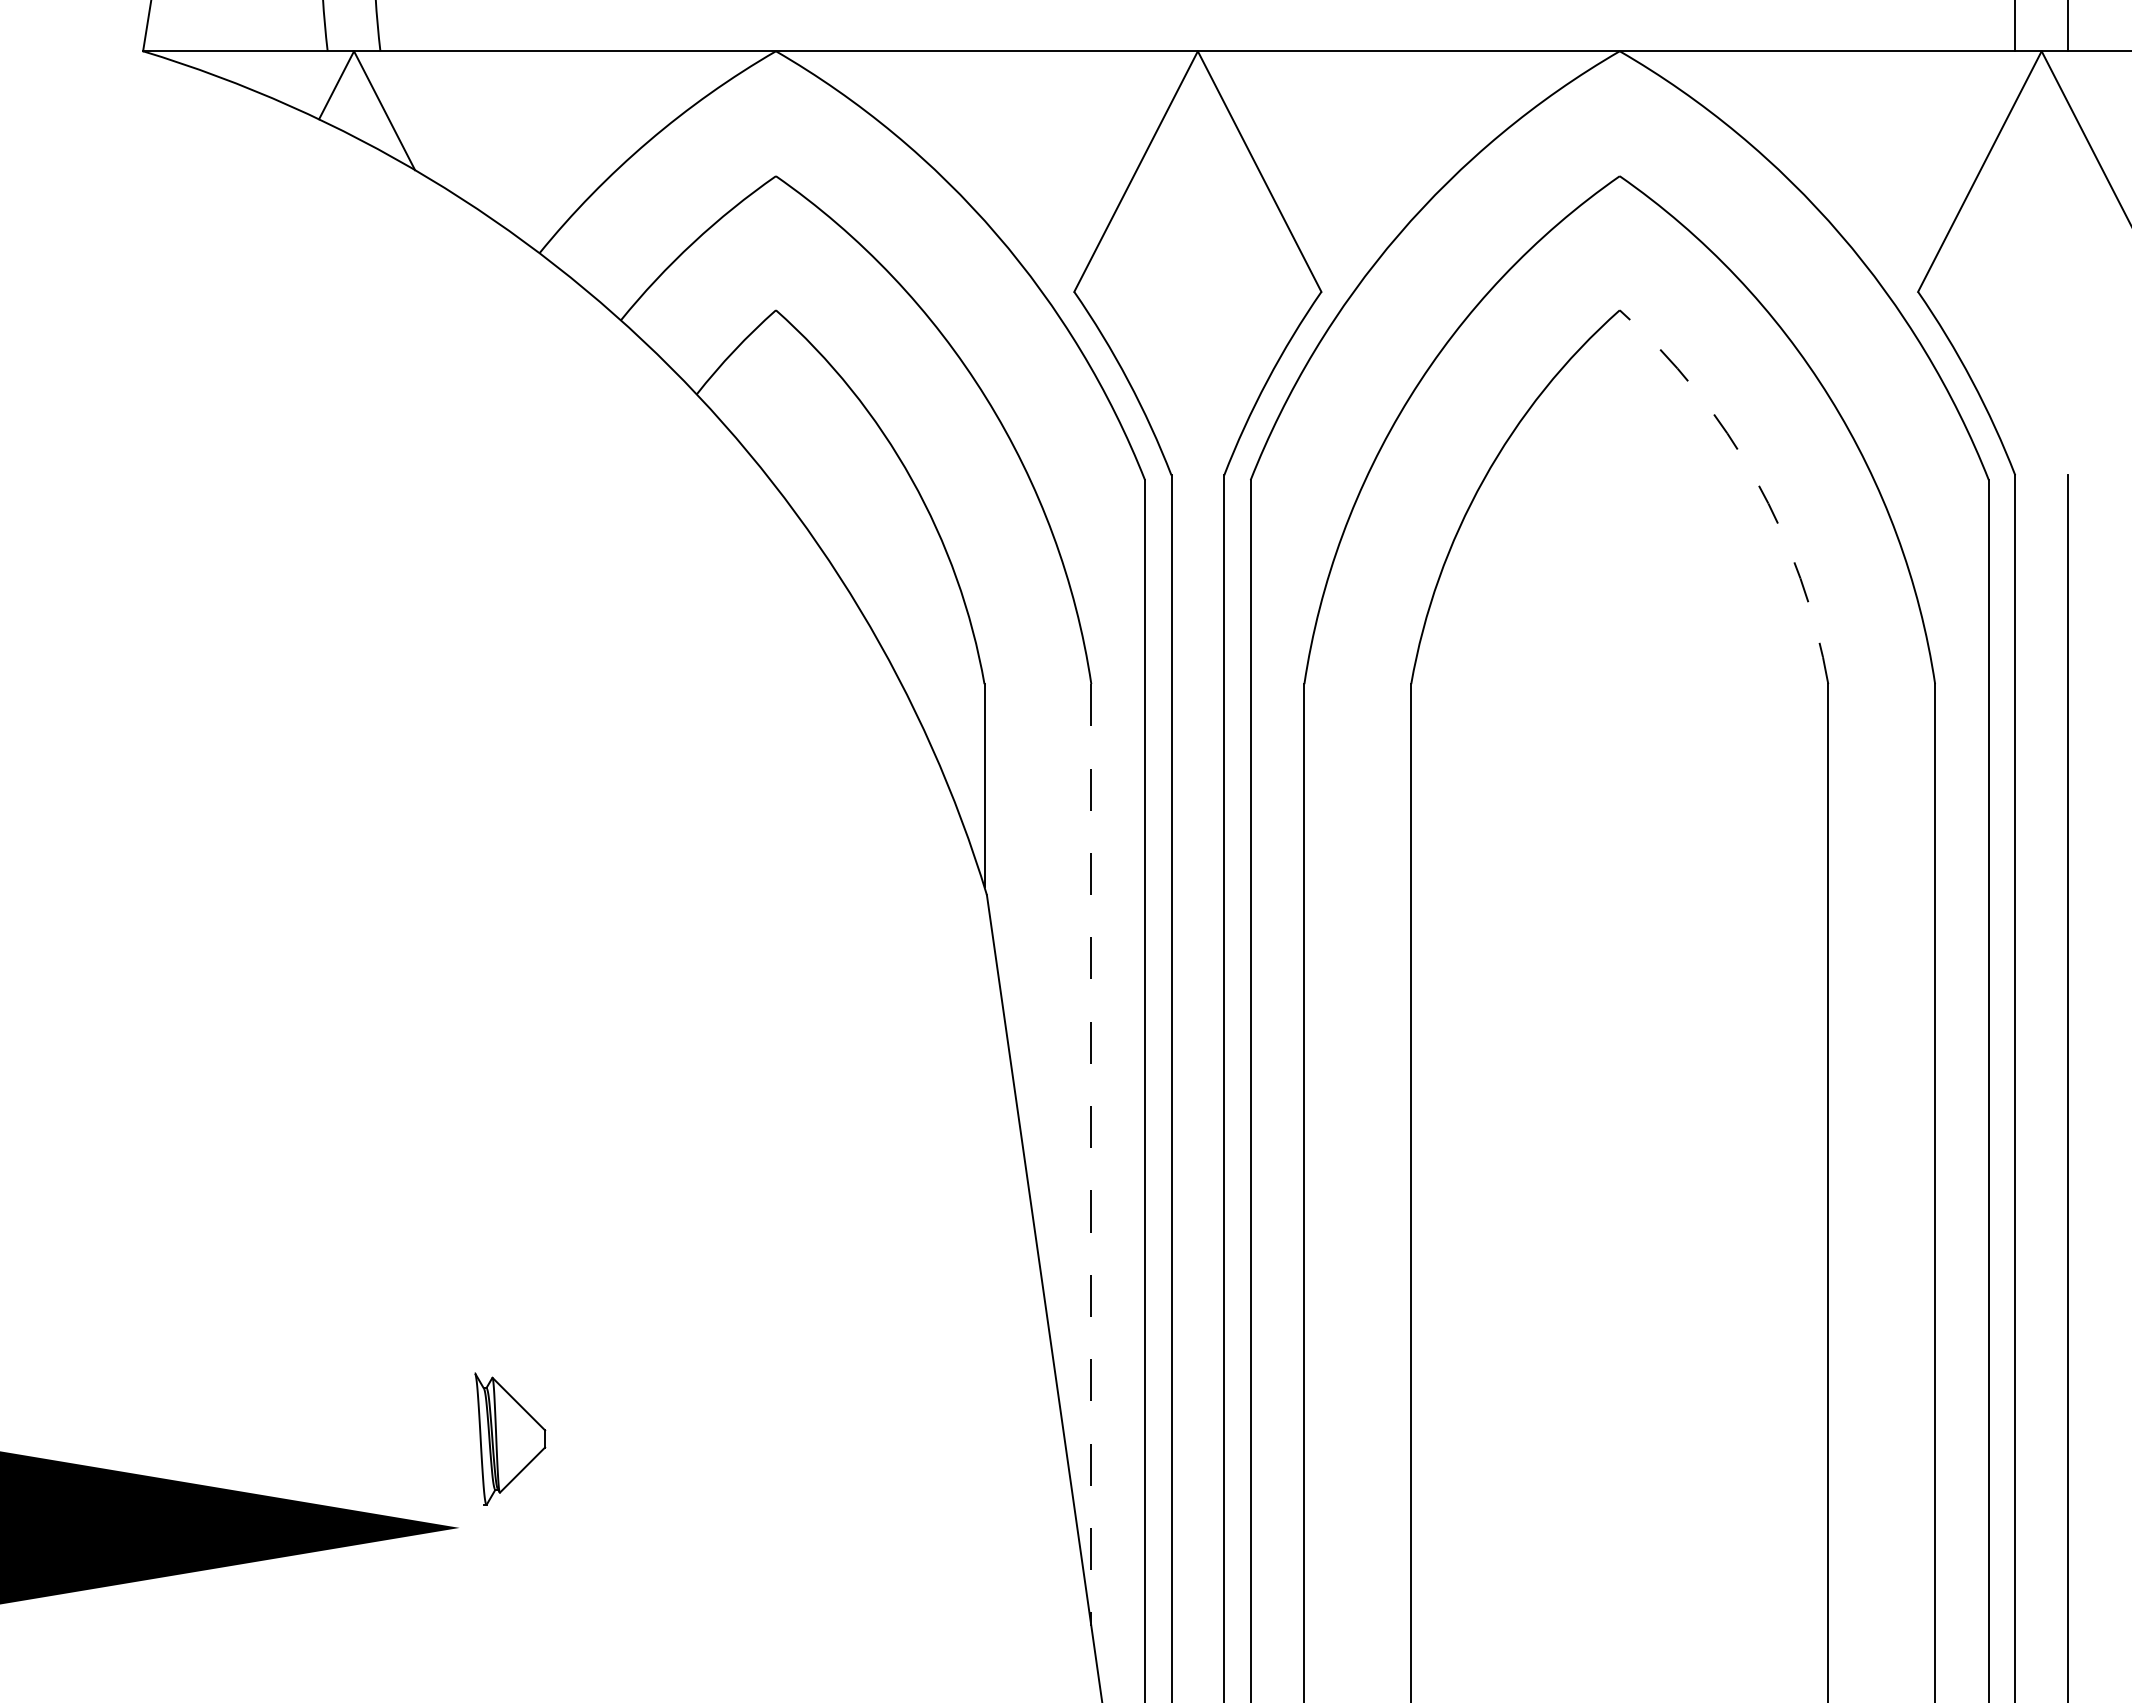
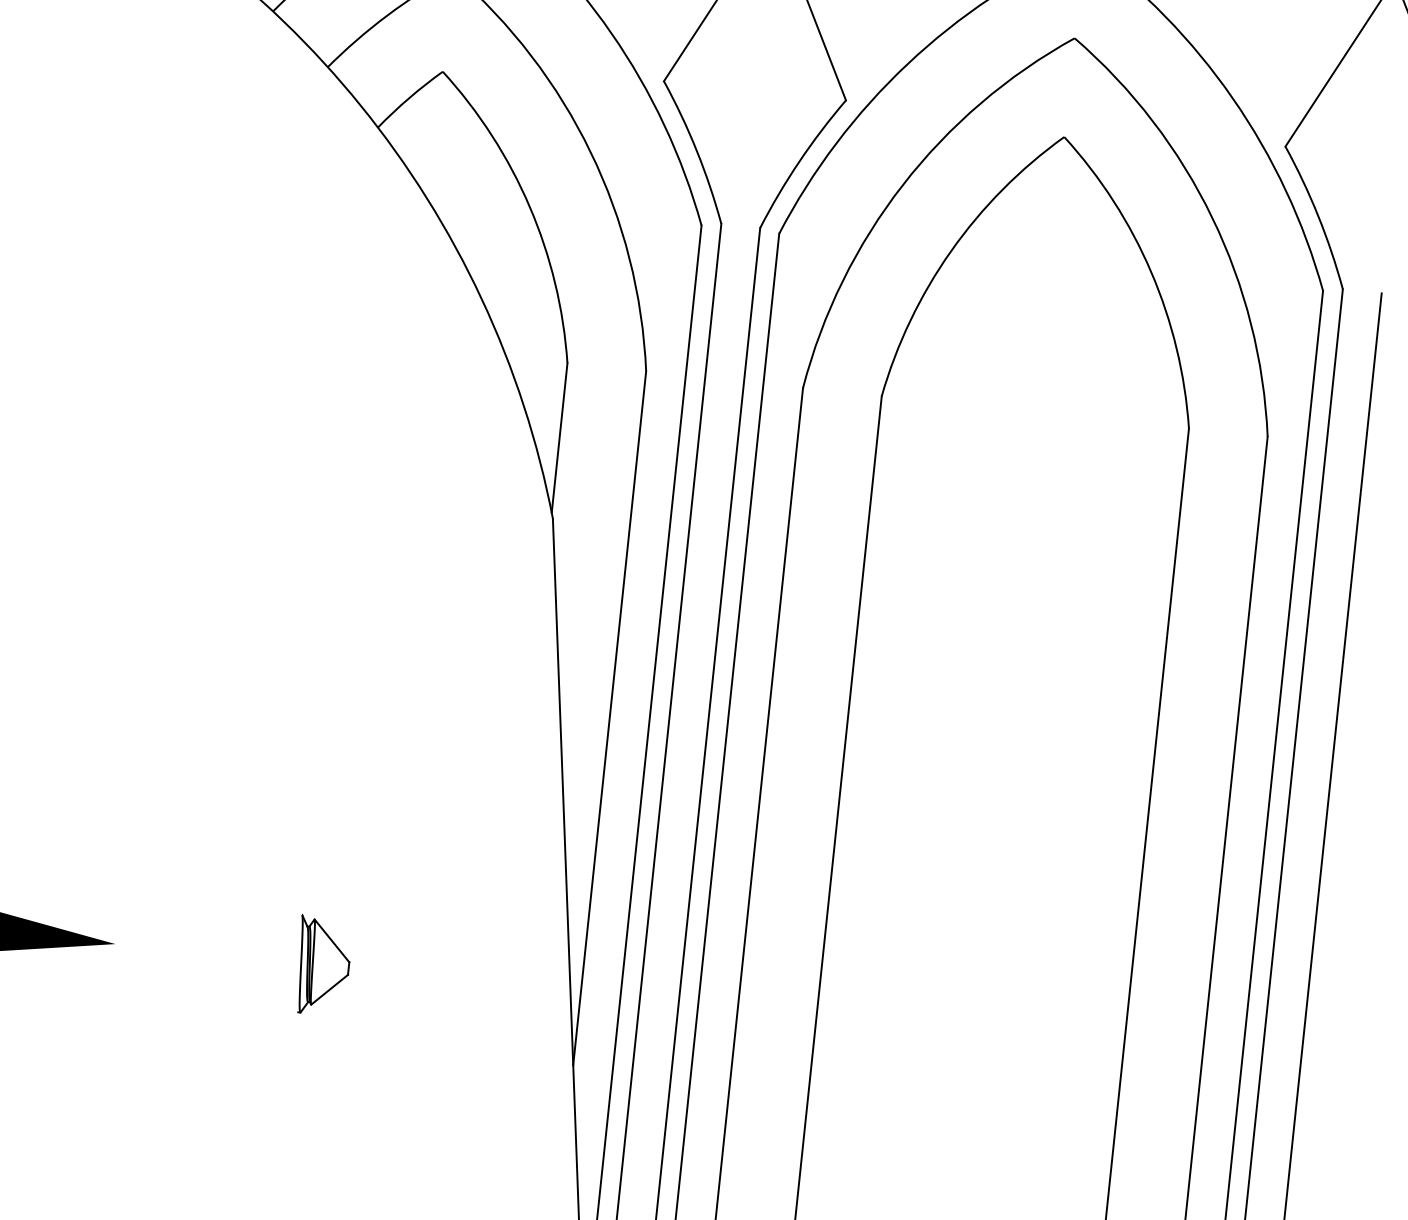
arc: (1755, 479) -> (1151, 272), dashed -> solid
line: (1091, 1155) -> (609, 718), dashed -> solid
part: (510, 1438) -> (323, 965), moved

